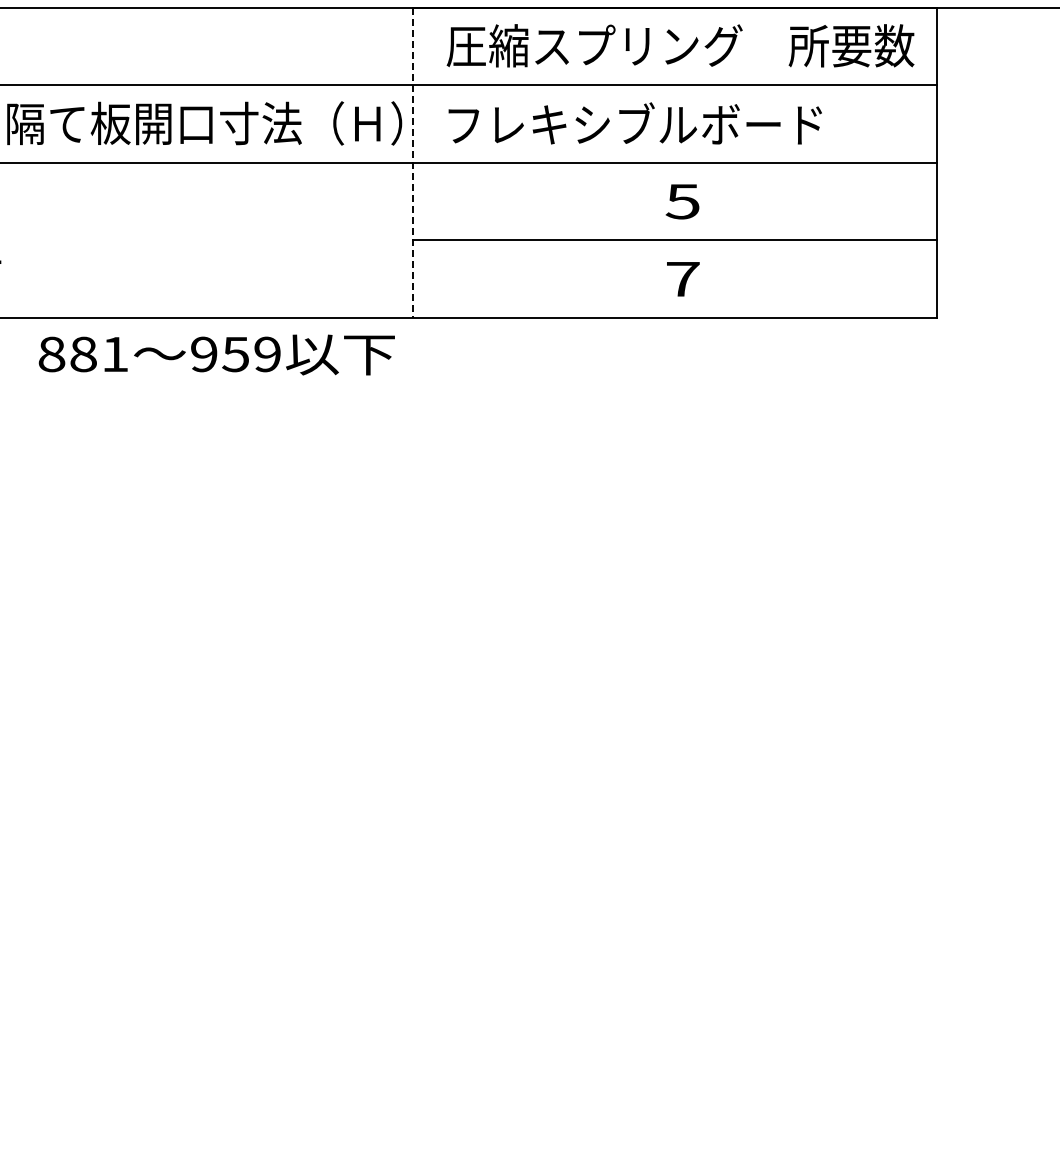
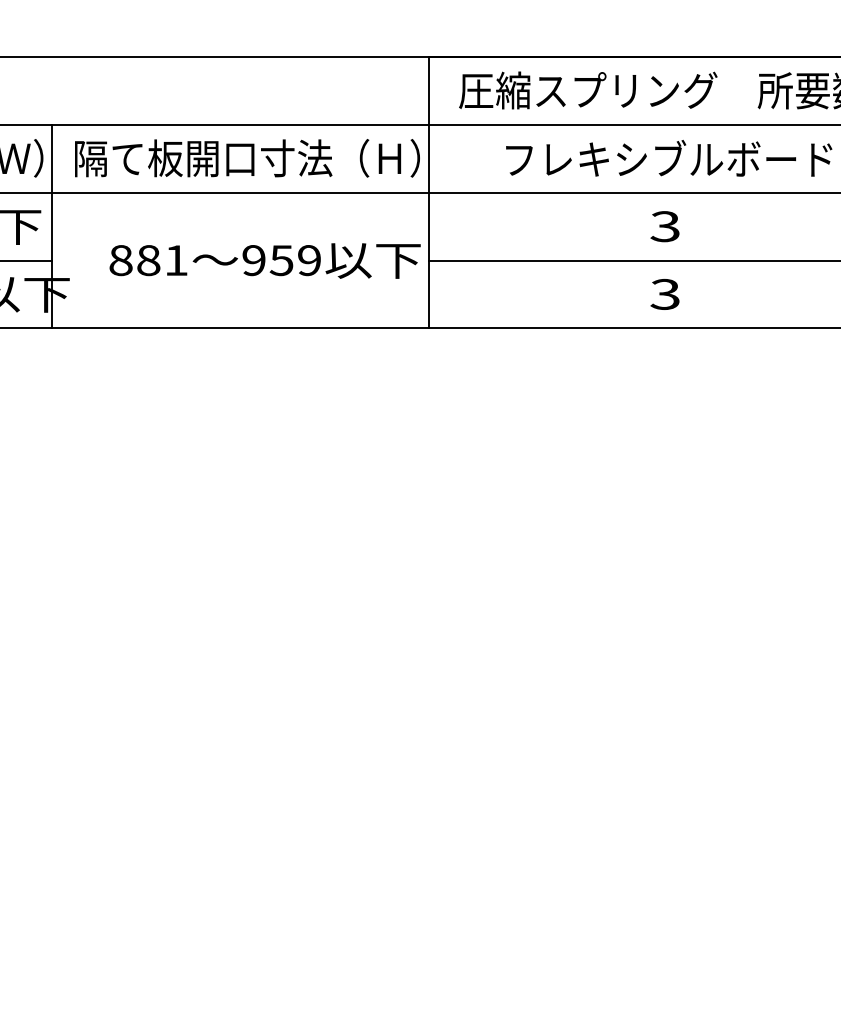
text: (634, 123) -> (668, 158), moved
line: (412, 163) -> (429, 193), dashed -> solid
text: (682, 201) -> (664, 226), 5 -> 3
text: (682, 279) -> (664, 294), 7 -> 3
text: (216, 354) -> (264, 260), moved

